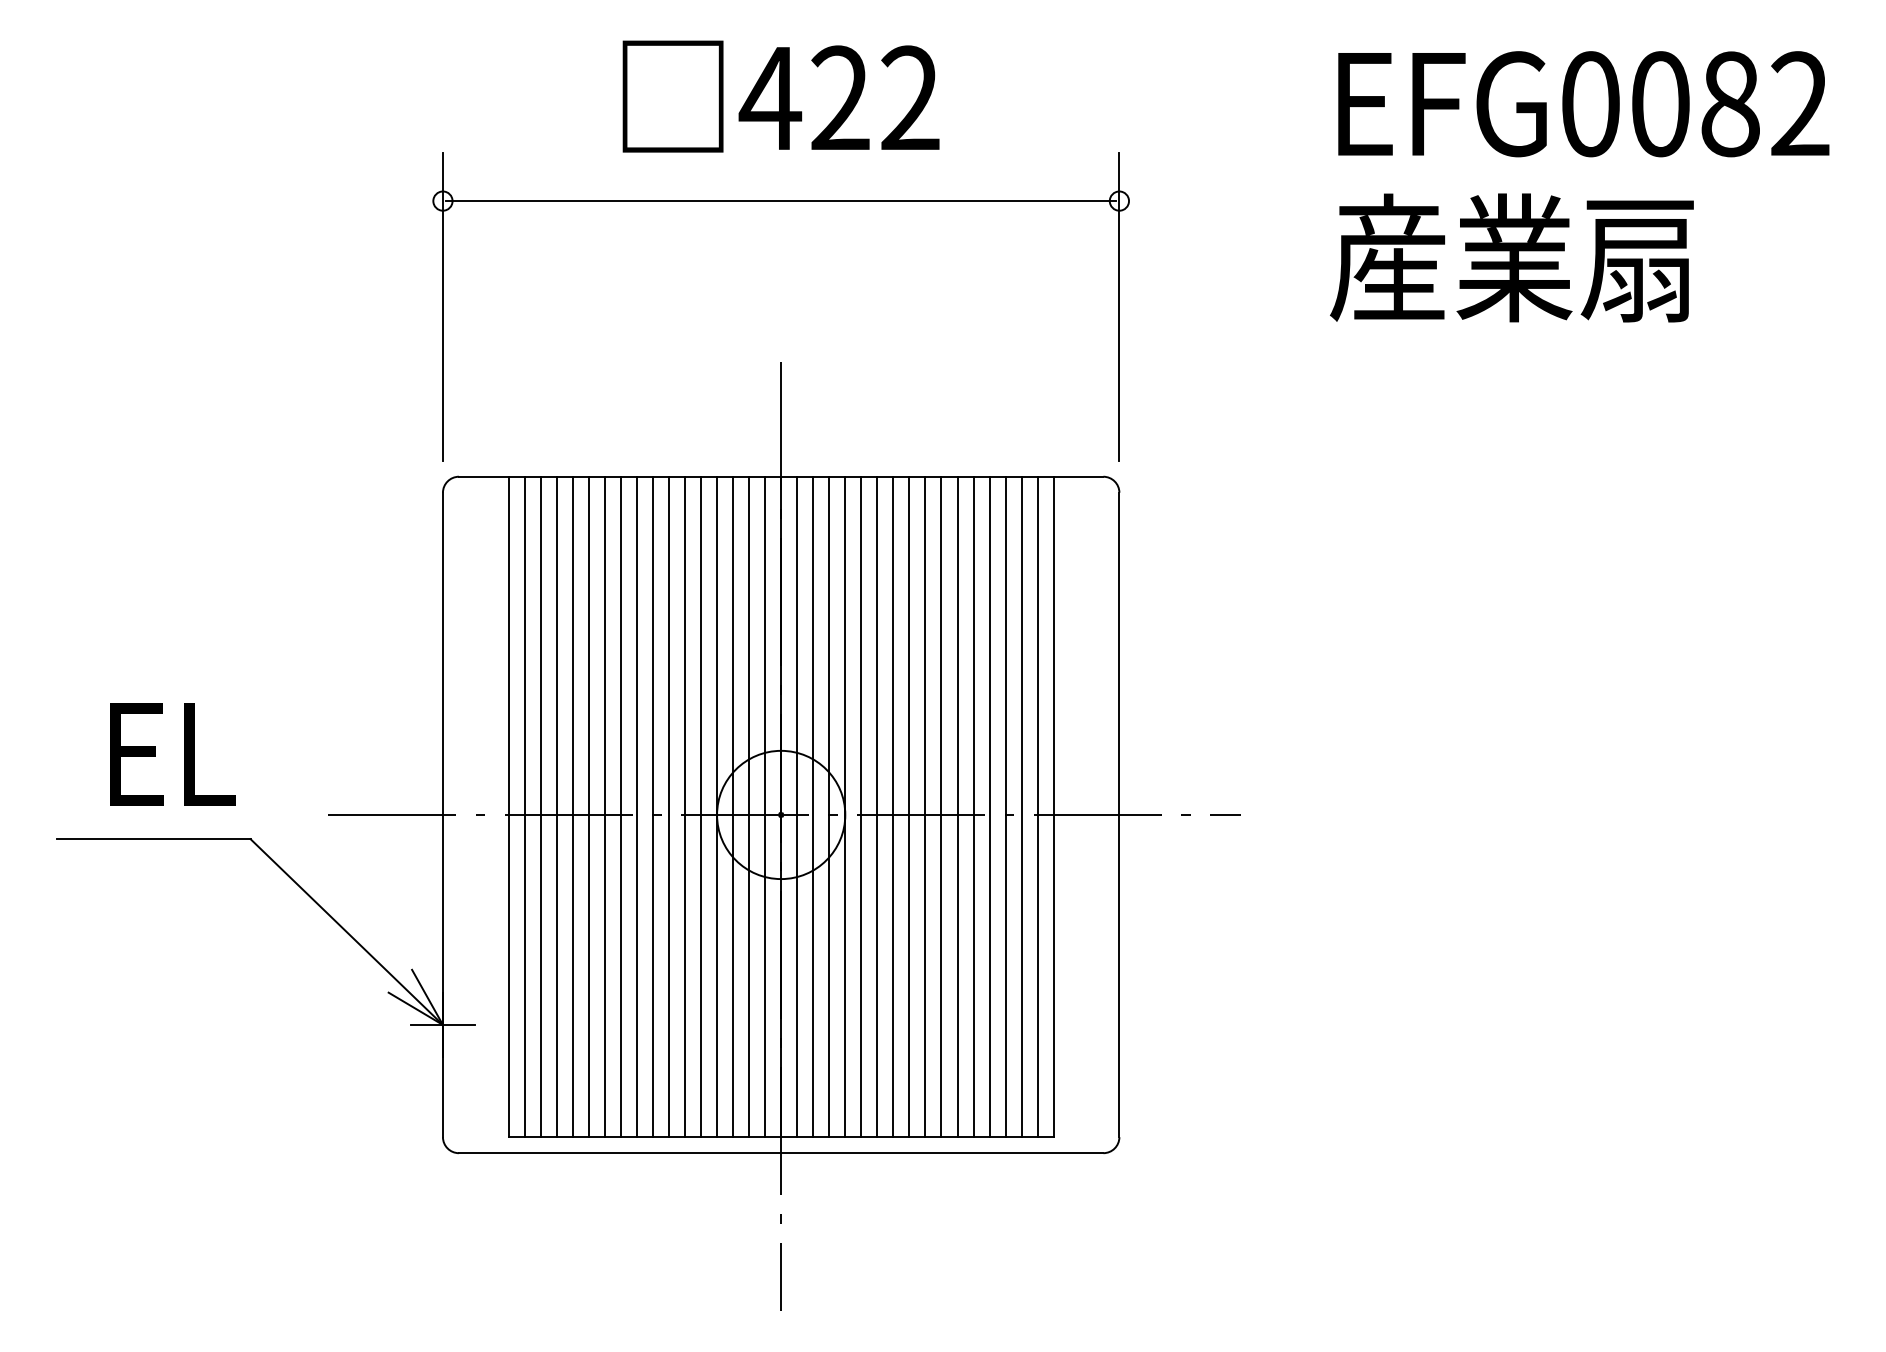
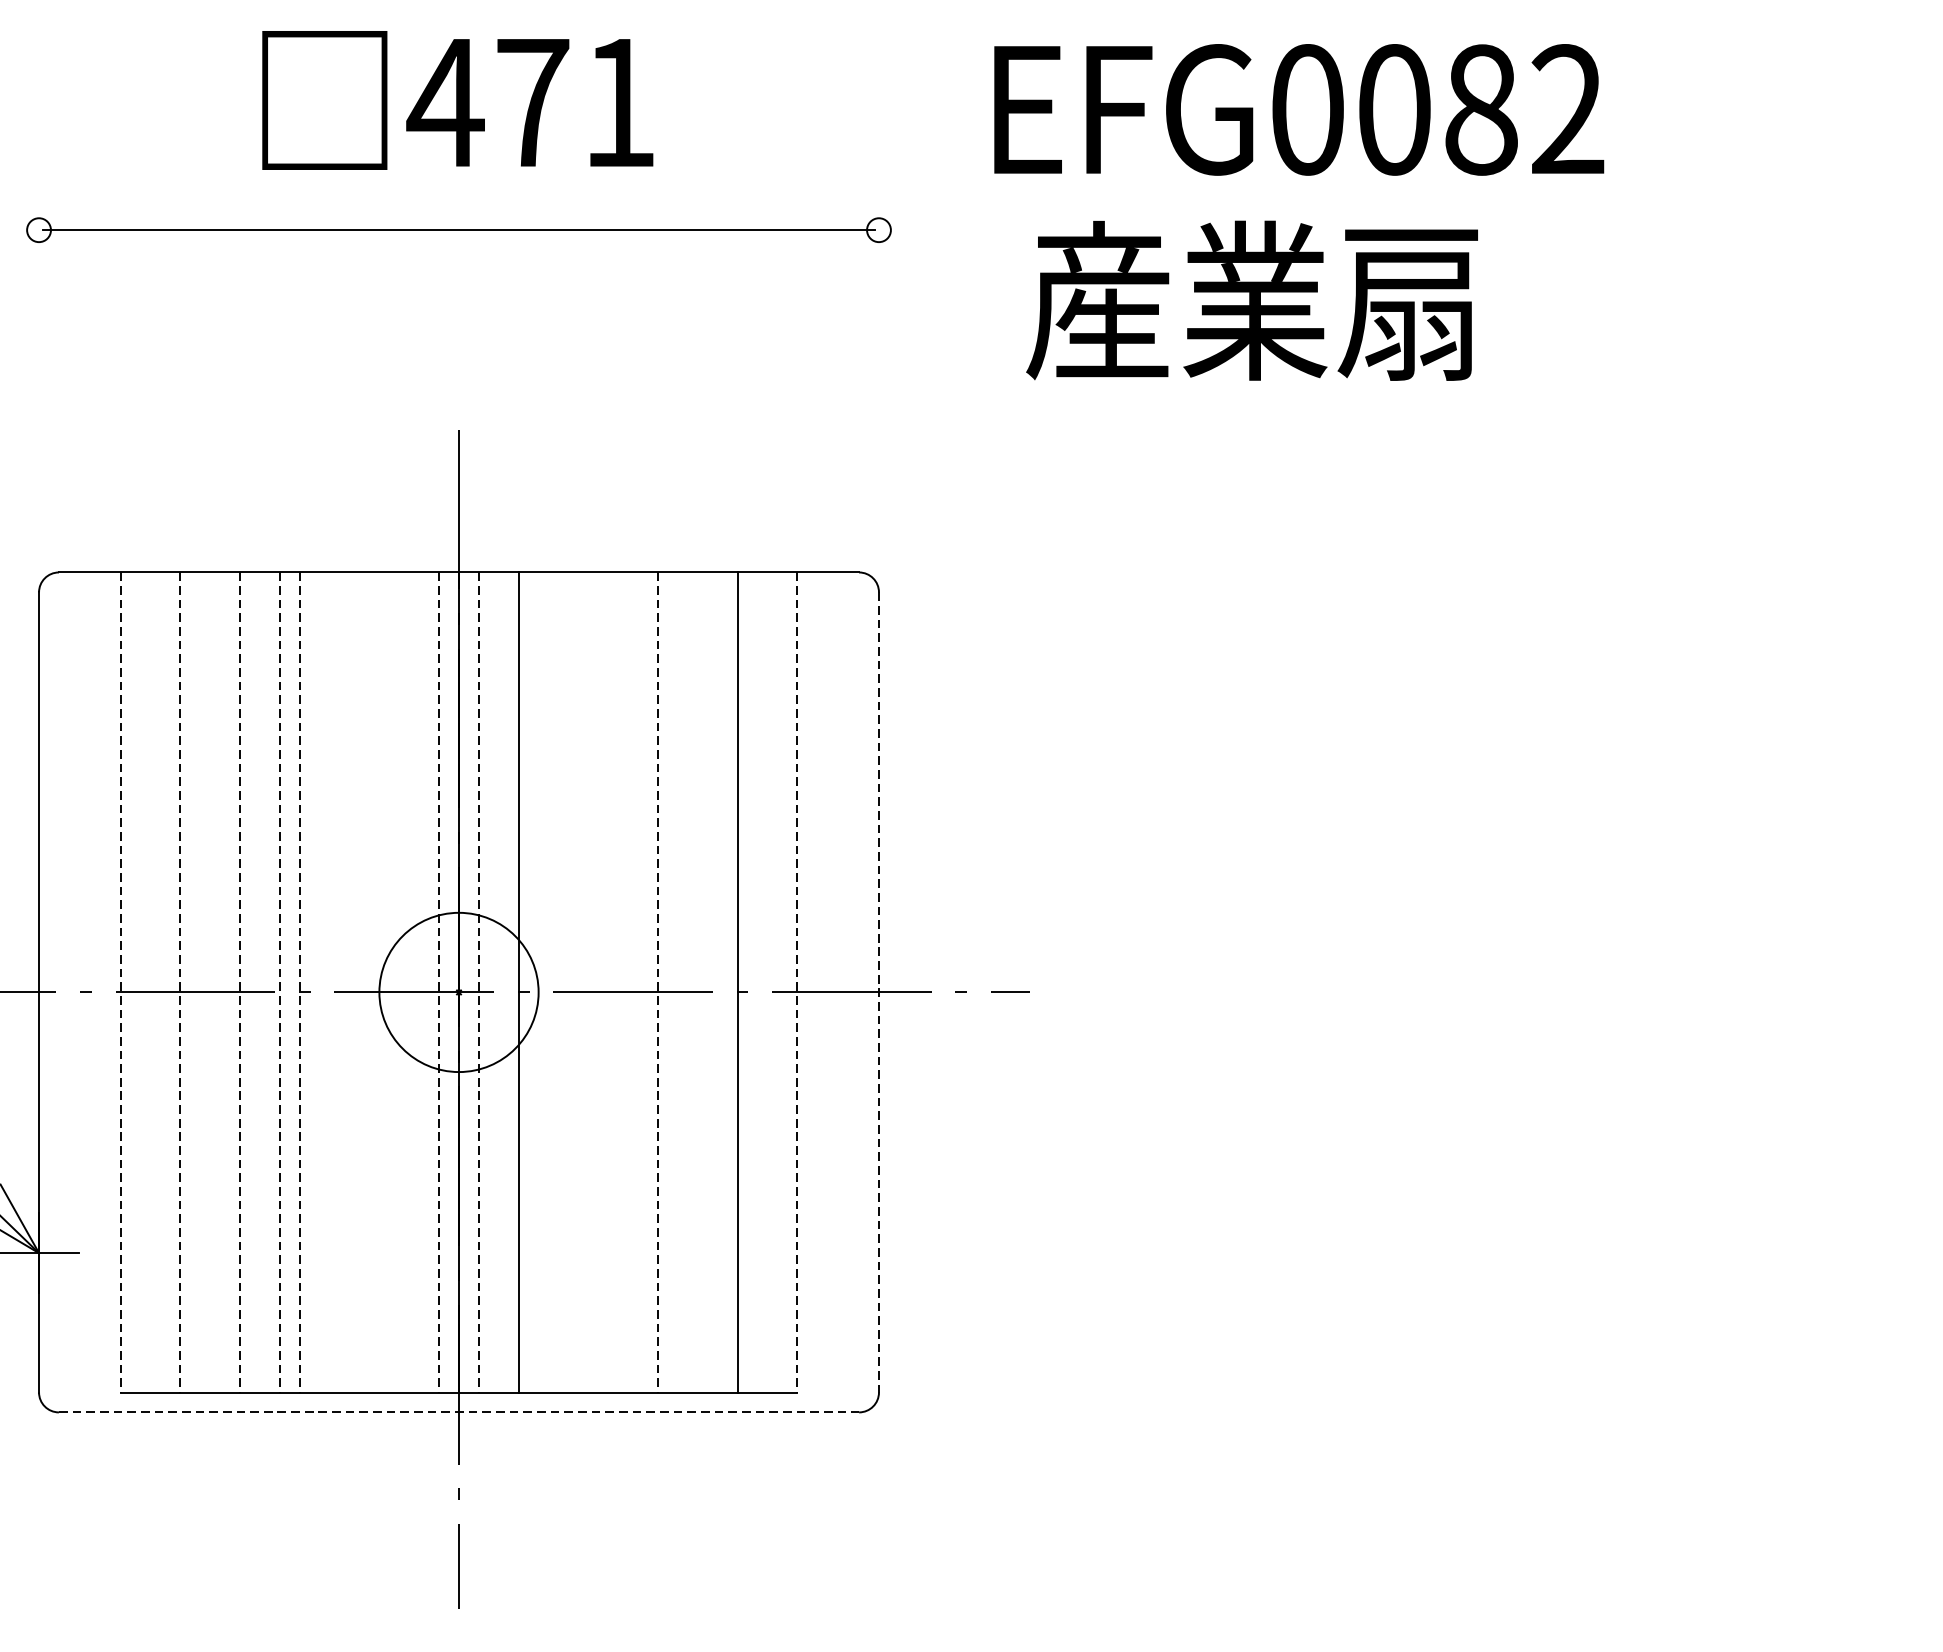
text: (875, 97) -> (576, 101), 422 -> 471
text: (1583, 104) -> (1298, 110), moved
text: (1511, 257) -> (1251, 300), moved
line: (442, 306) -> (38, 361), removed
line: (1119, 306) -> (879, 361), removed
line: (524, 806) -> (140, 981), removed
line: (540, 806) -> (160, 981), removed
line: (572, 806) -> (199, 981), removed
line: (588, 806) -> (219, 981), removed
line: (620, 806) -> (259, 981), removed
line: (668, 806) -> (319, 981), removed
line: (685, 806) -> (340, 981), removed
line: (701, 806) -> (360, 981), removed
line: (717, 806) -> (379, 981), removed
line: (733, 806) -> (399, 981), removed
line: (749, 806) -> (419, 981), removed
line: (813, 806) -> (499, 981), removed
line: (845, 806) -> (538, 981), removed
line: (861, 806) -> (558, 981), removed
line: (877, 806) -> (578, 981), removed
line: (893, 806) -> (598, 981), removed
line: (909, 806) -> (618, 981), removed
line: (925, 806) -> (638, 981), removed
line: (957, 806) -> (677, 981), removed
line: (973, 806) -> (697, 981), removed
line: (989, 806) -> (717, 981), removed
line: (1021, 806) -> (757, 981), removed
line: (1037, 806) -> (777, 981), removed
line: (508, 807) -> (120, 983), solid -> dashed
line: (556, 807) -> (180, 983), solid -> dashed
line: (604, 807) -> (239, 983), solid -> dashed
line: (636, 807) -> (279, 983), solid -> dashed
line: (652, 807) -> (299, 983), solid -> dashed
line: (765, 807) -> (439, 983), solid -> dashed
line: (797, 807) -> (479, 983), solid -> dashed
line: (941, 807) -> (658, 983), solid -> dashed
line: (1053, 807) -> (797, 983), solid -> dashed
line: (1119, 815) -> (879, 993), solid -> dashed
line: (781, 1153) -> (459, 1412), solid -> dashed

